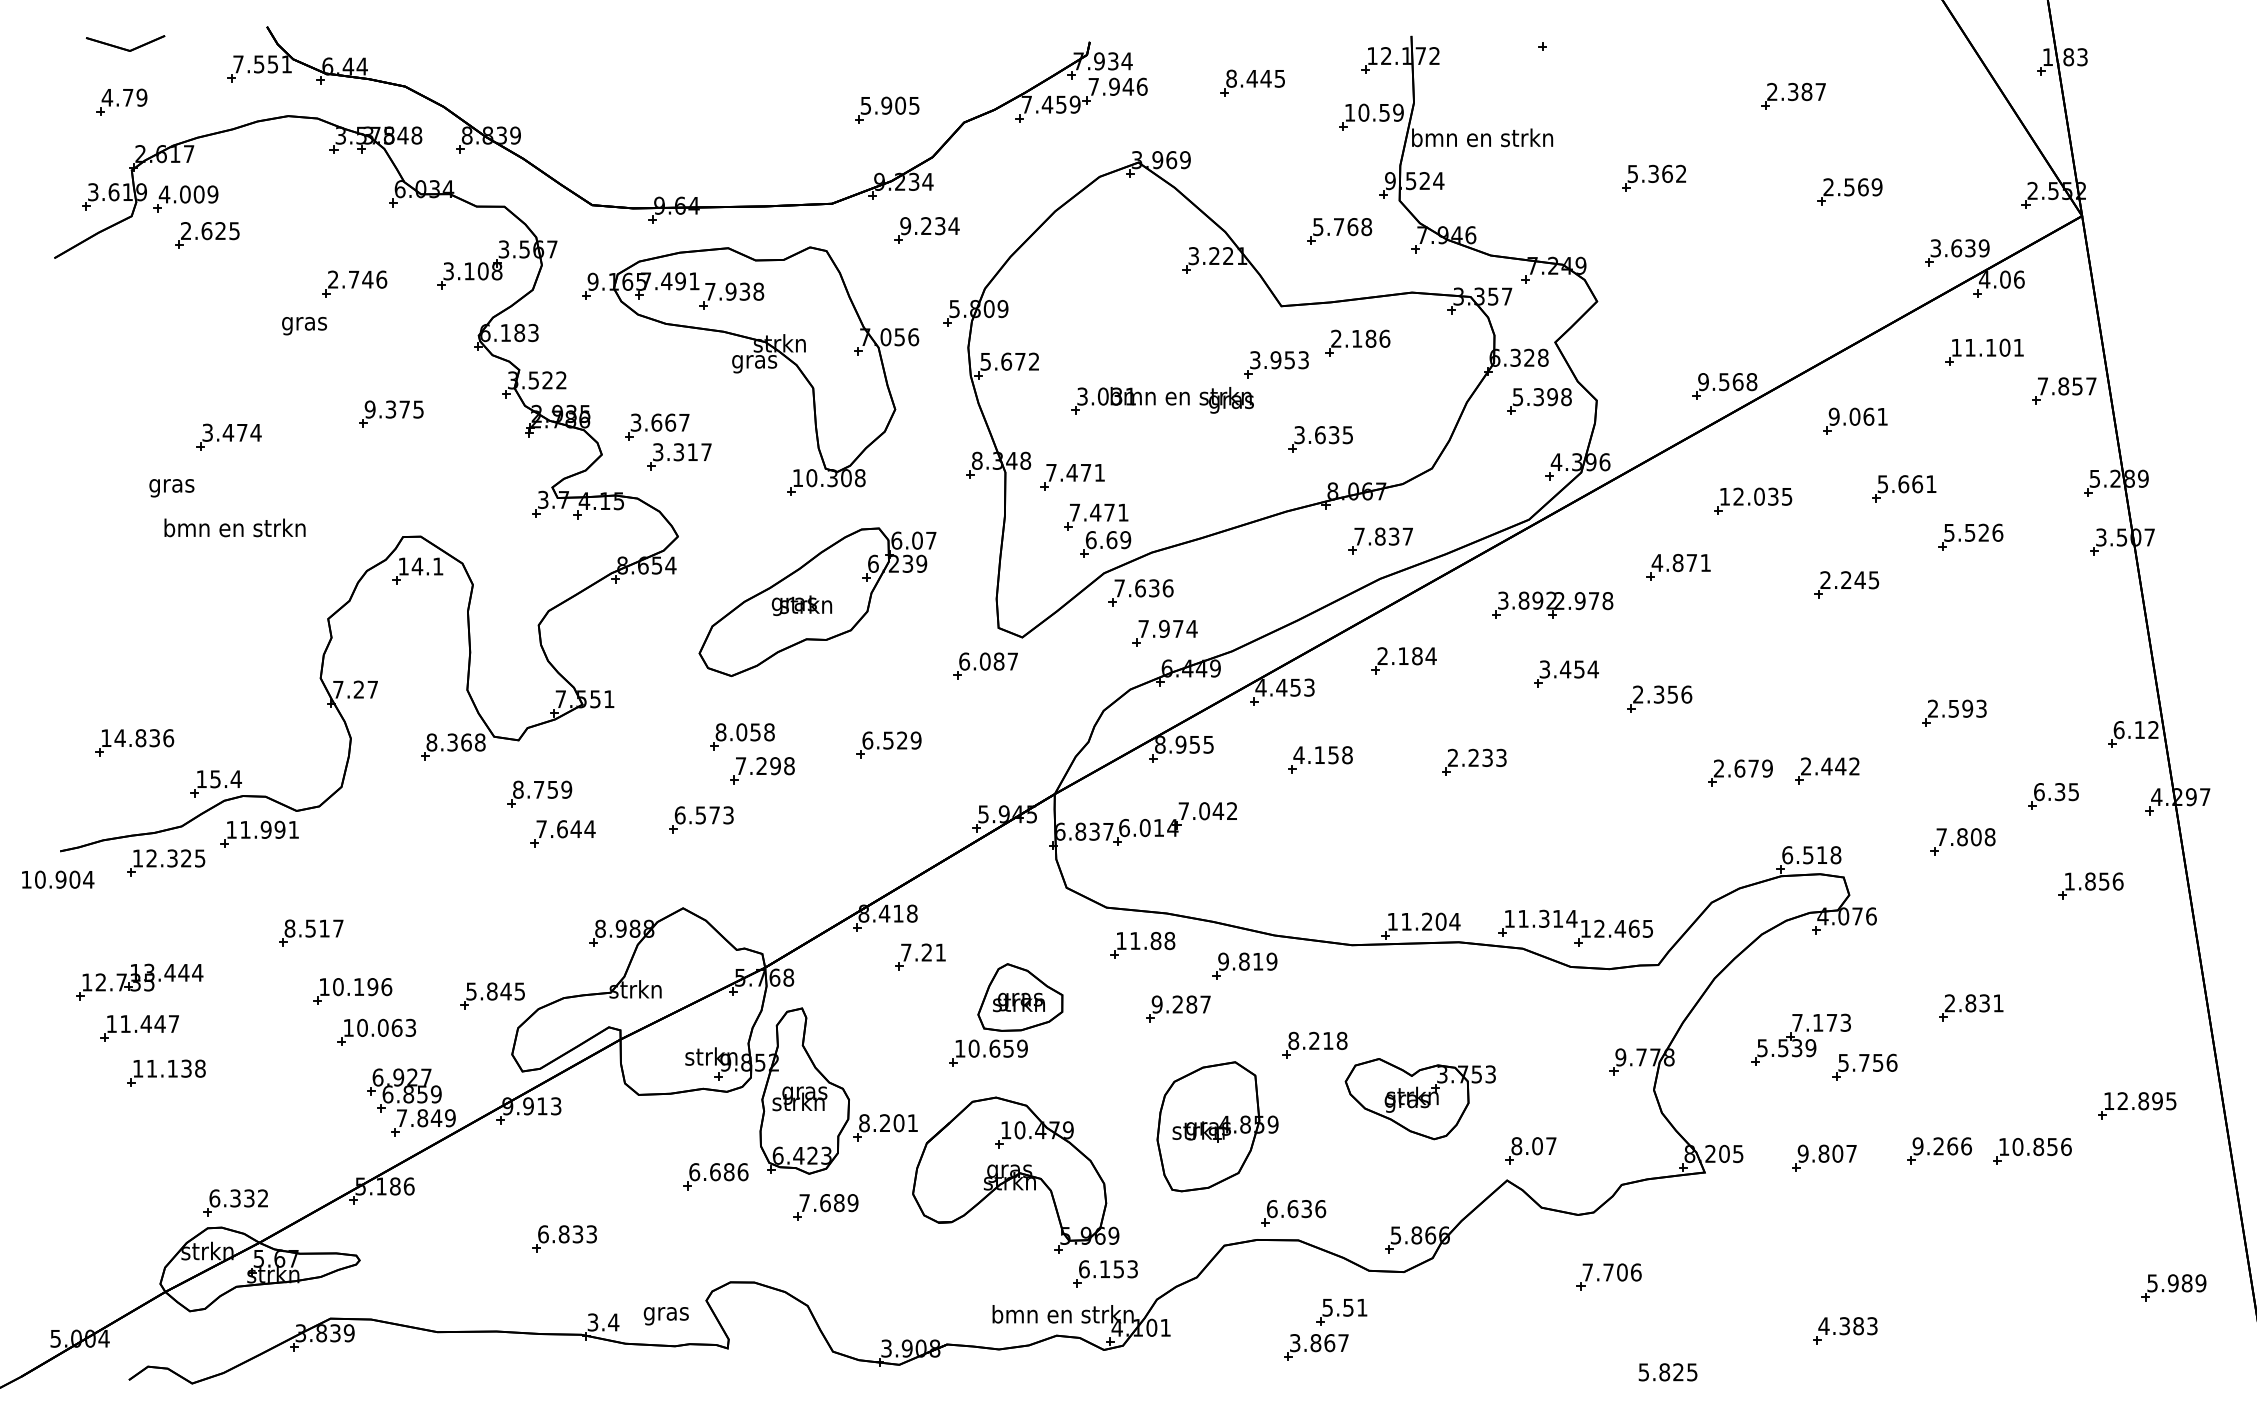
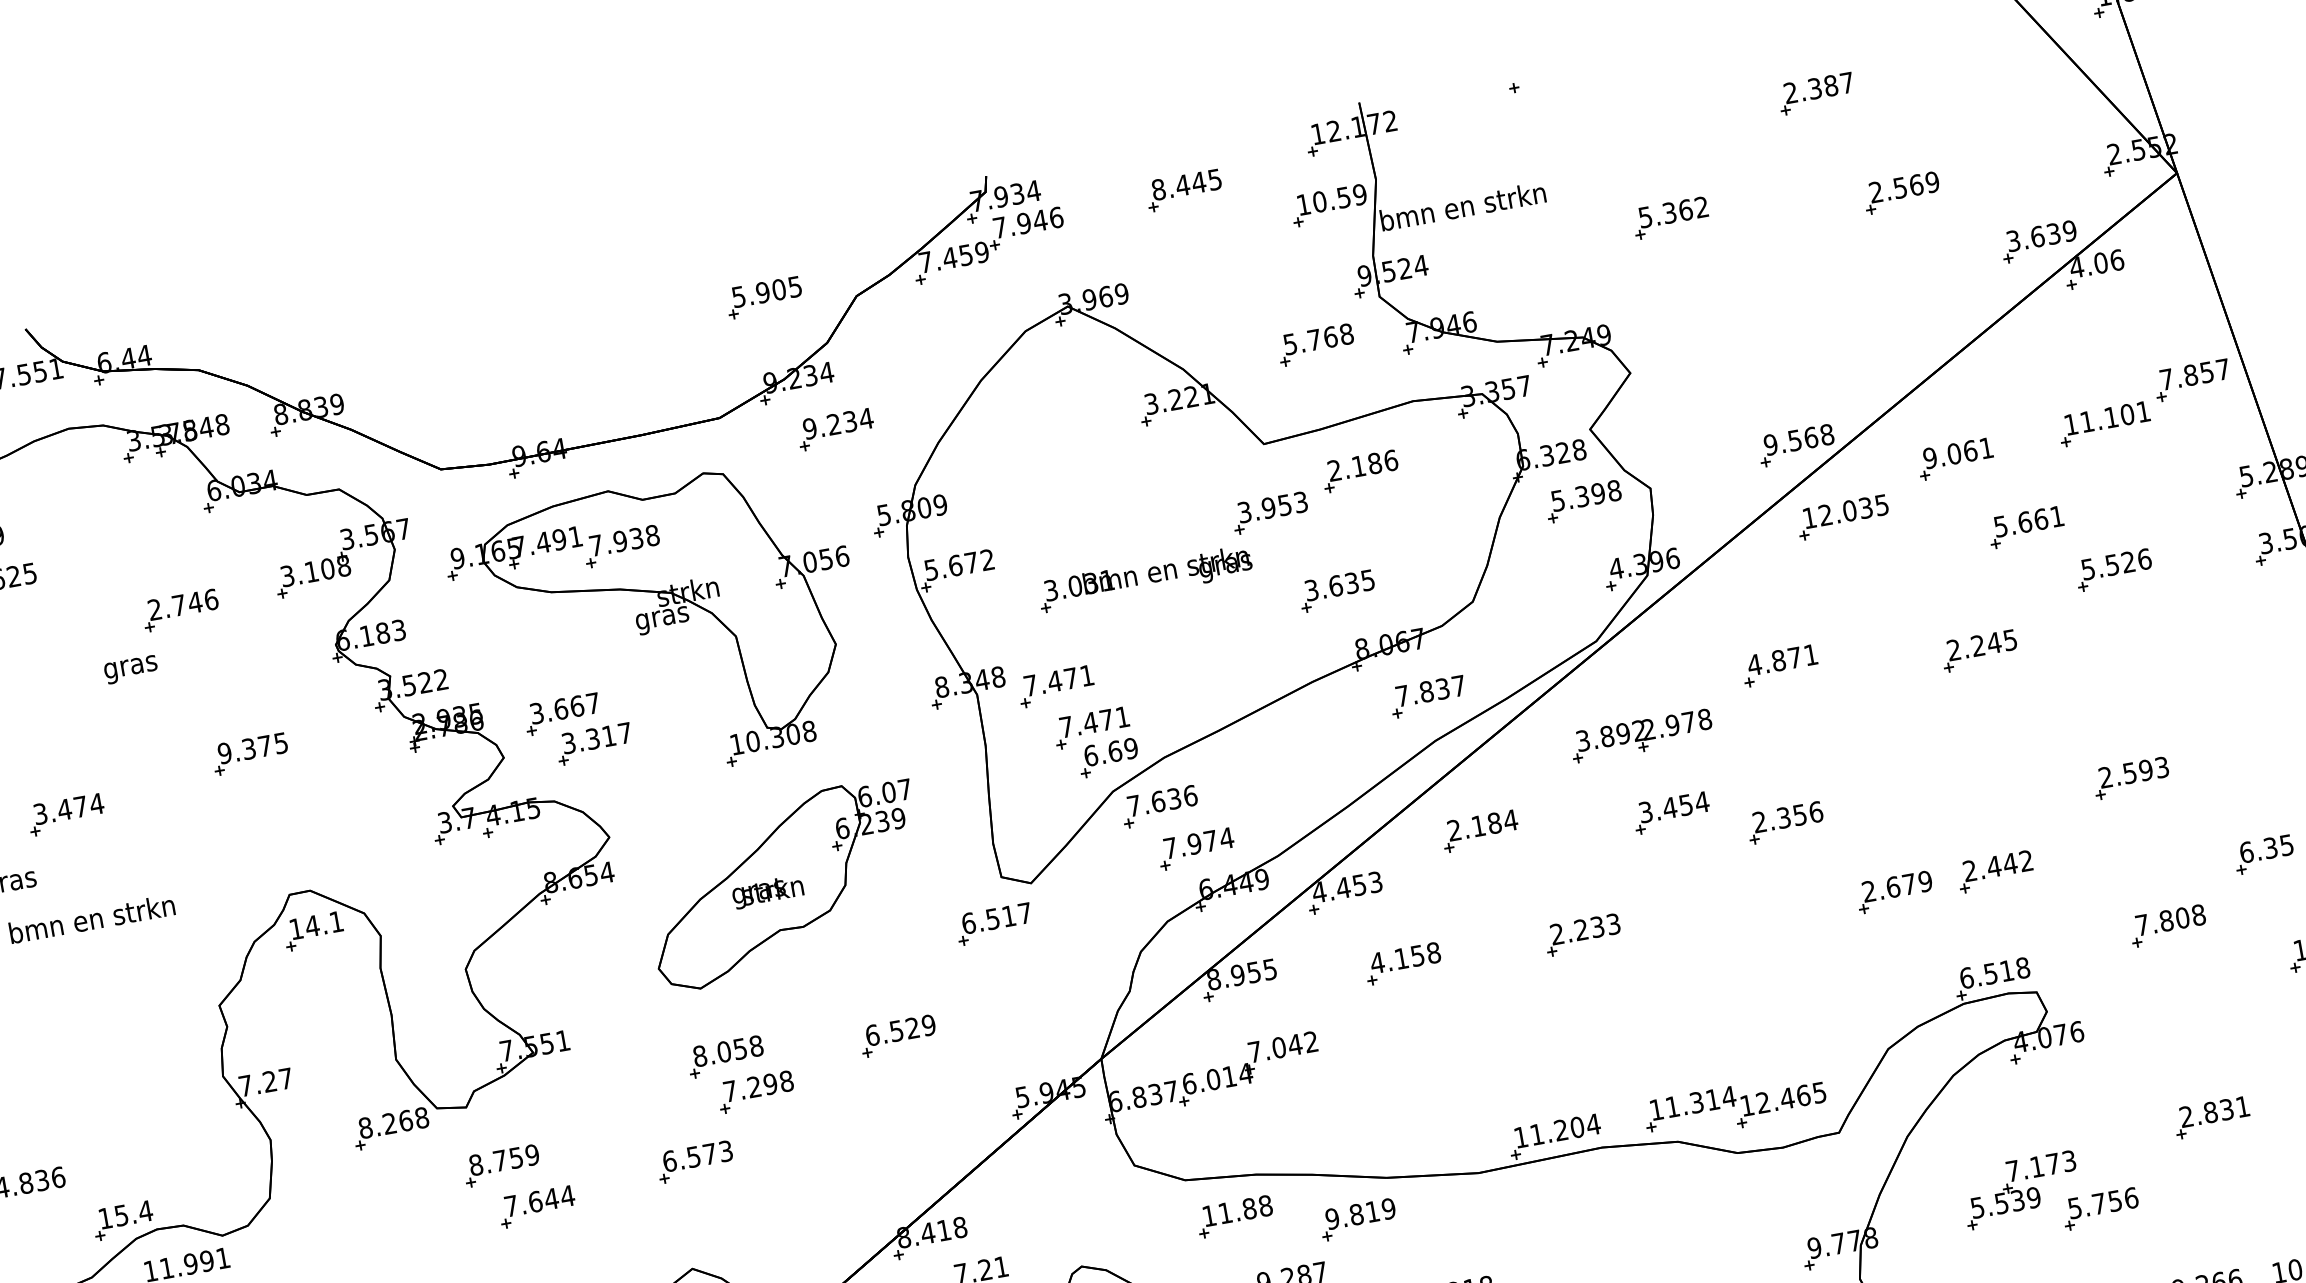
part: (1984, 351) -> (2104, 423), moved
part: (1753, 500) -> (1843, 516), moved
text: (991, 661) -> (1000, 917), 6.087 -> 6.517
text: (452, 742) -> (389, 1123), 8.368 -> 8.268

